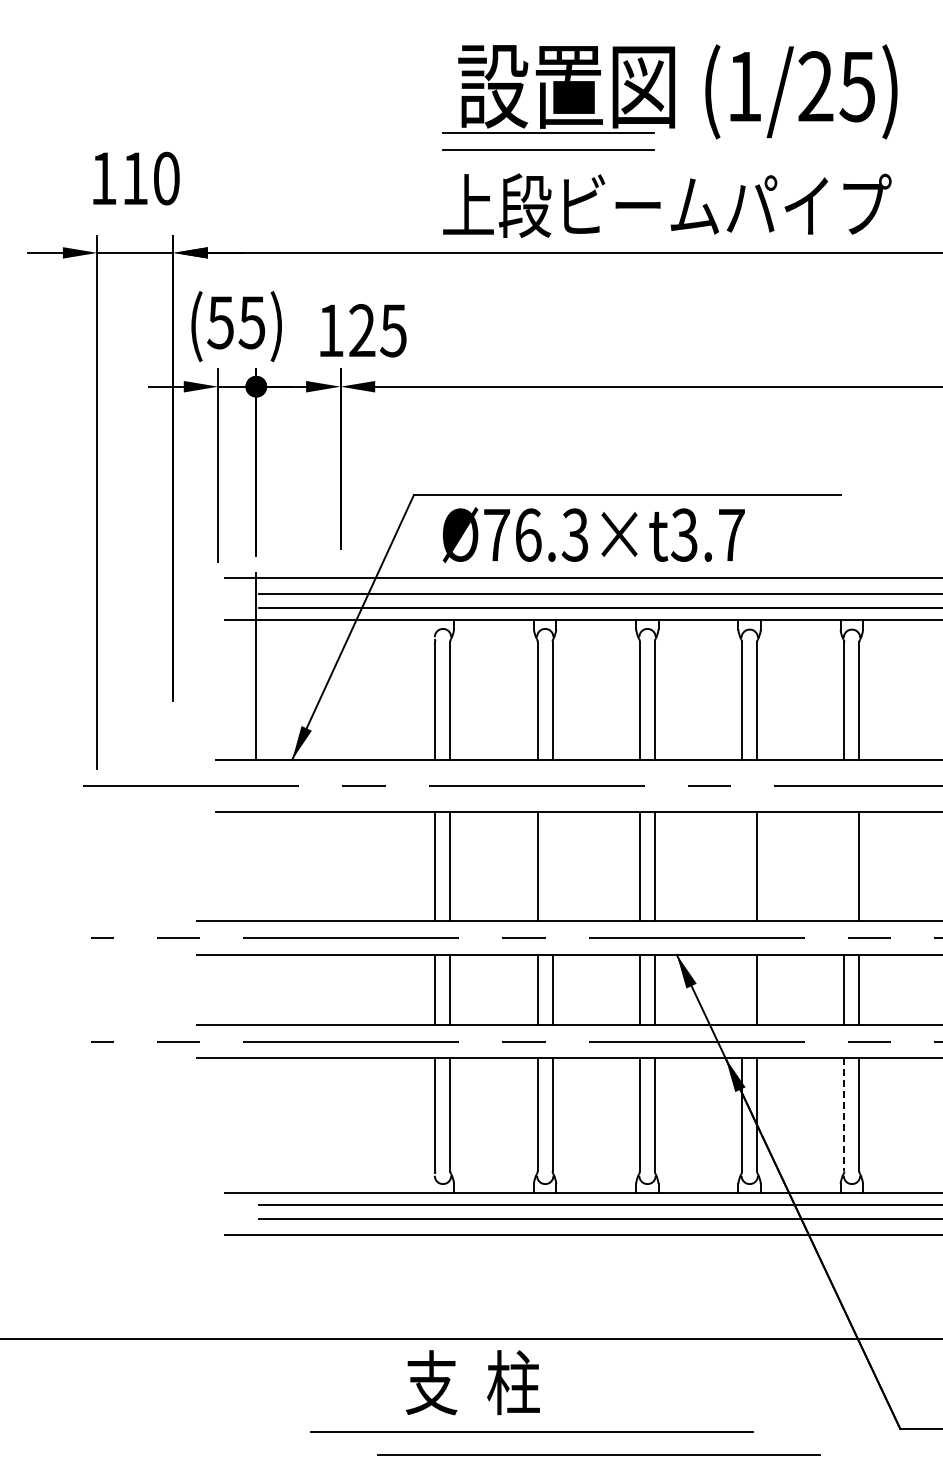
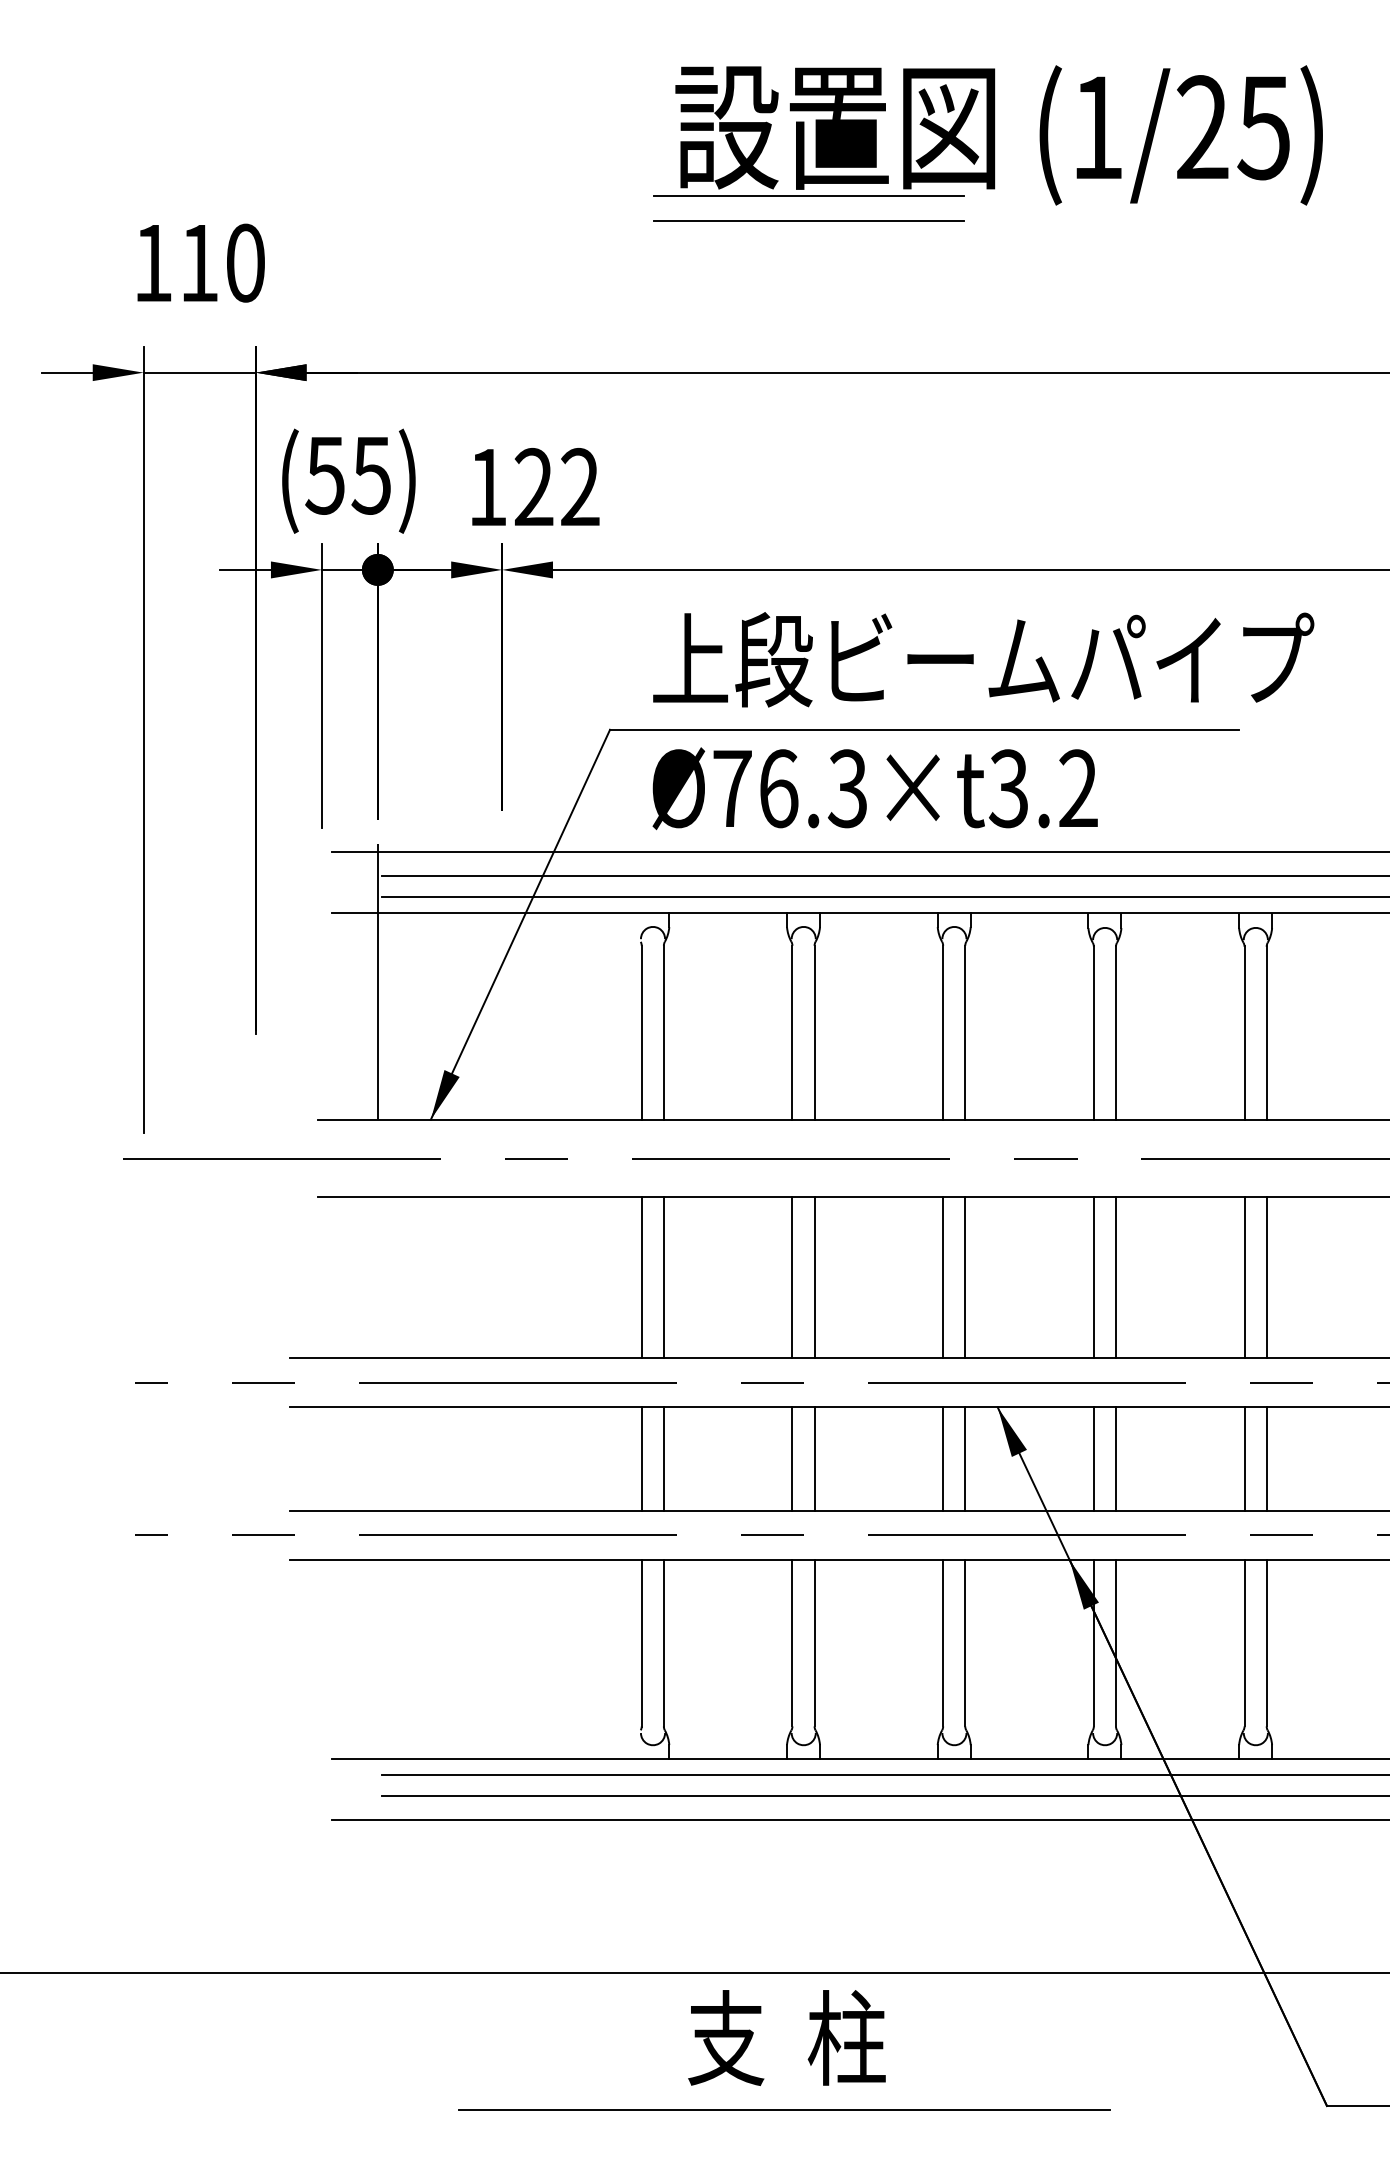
text: (667, 205) -> (983, 659), moved
text: (393, 330) -> (580, 487), 125 -> 122
text: (731, 534) -> (1078, 787), Ø76.3×t3.7 -> Ø76.3×t3.2
line: (552, 866) -> (814, 1277), added
line: (742, 866) -> (1094, 1277), added
line: (844, 866) -> (1244, 1277), added
line: (742, 989) -> (1094, 1458), added
line: (844, 1115) -> (1244, 1644), dashed -> solid
text: (472, 1382) -> (786, 2037), moved
line: (598, 1454) -> (882, 2143), removed

